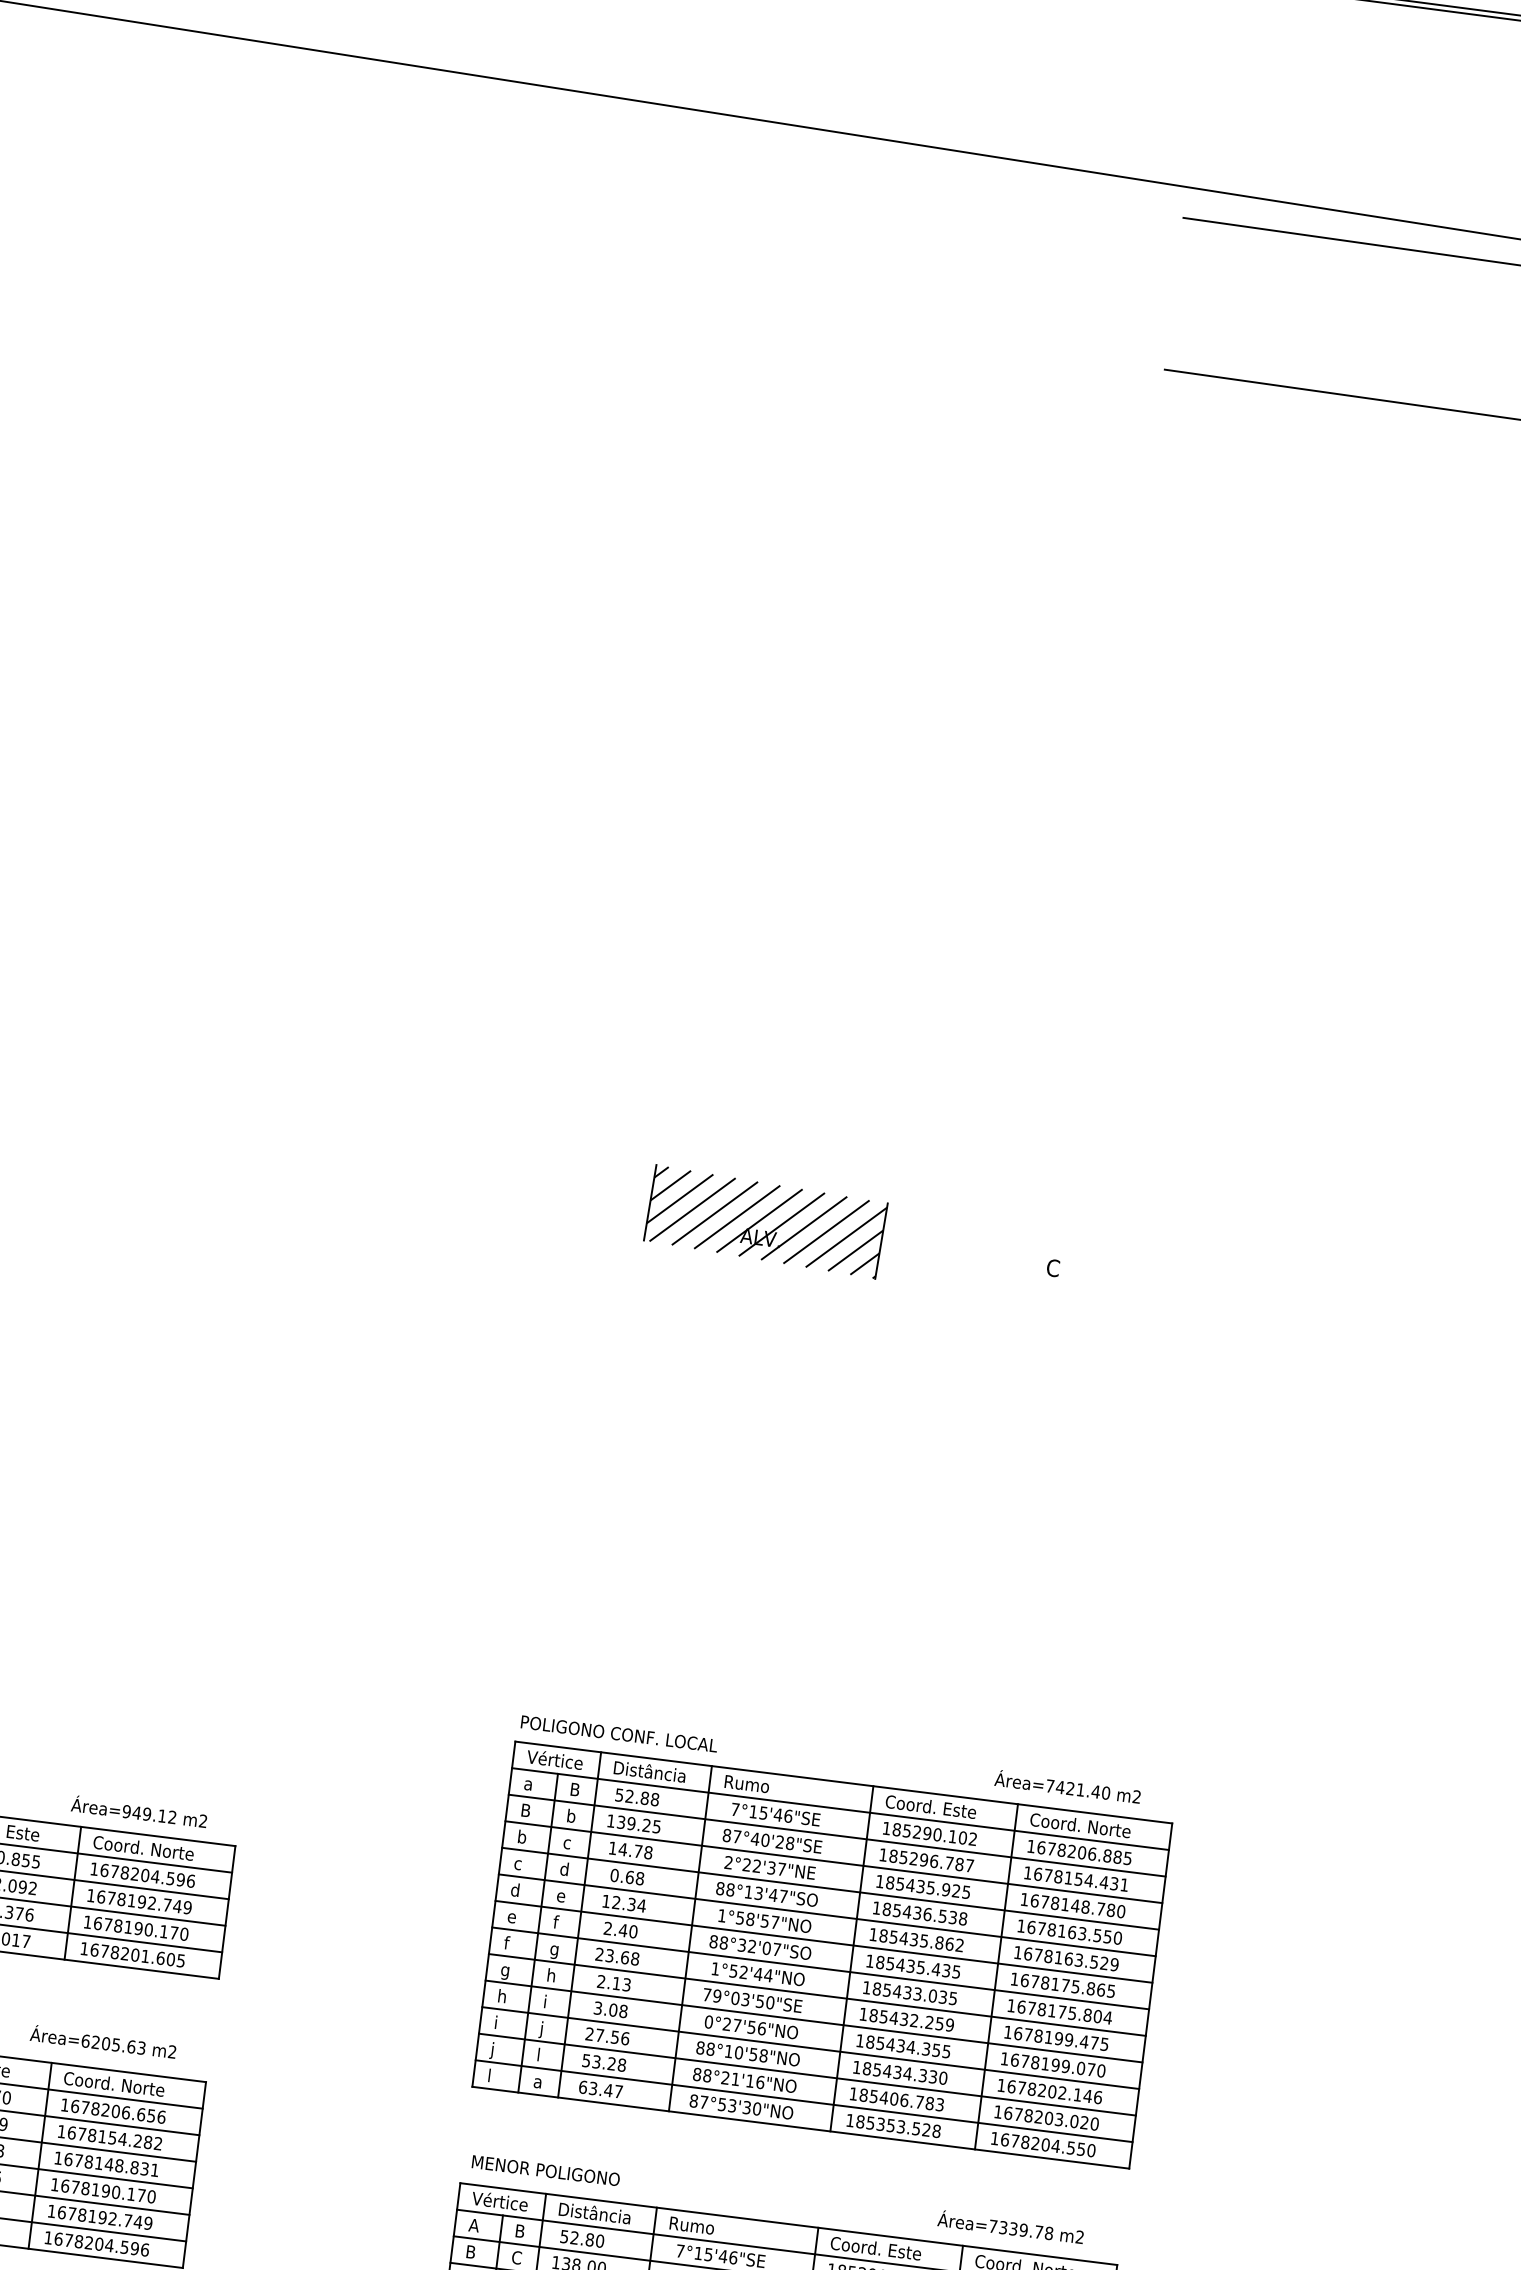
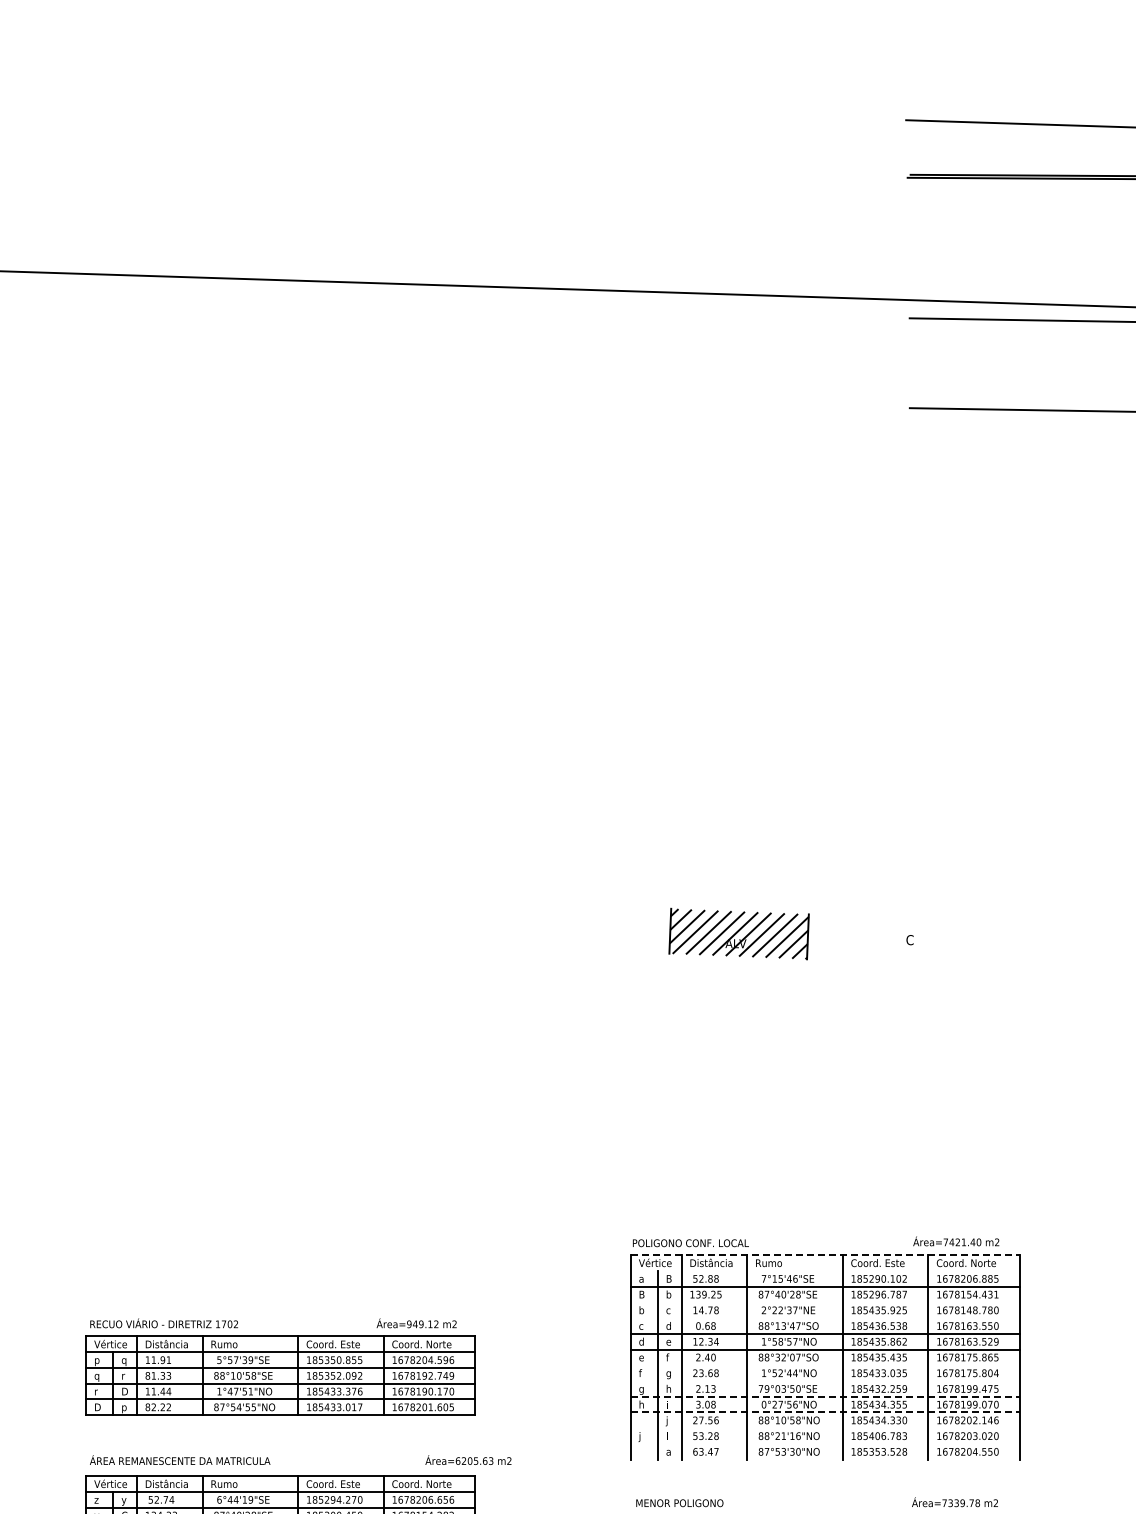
line: (844, 1783) -> (825, 1255), solid -> dashed
line: (839, 1808) -> (824, 1270), removed
line: (832, 1862) -> (824, 1302), removed
line: (829, 1889) -> (824, 1318), removed
line: (819, 1968) -> (824, 1365), removed
line: (815, 1995) -> (824, 1381), removed
line: (814, 2021) -> (825, 1396), solid -> dashed
text: (103, 2040) -> (468, 1459), moved
line: (811, 2048) -> (825, 1412), solid -> dashed
line: (806, 2075) -> (824, 1428), removed
line: (802, 2100) -> (824, 1443), removed
line: (799, 2127) -> (824, 1459), removed

